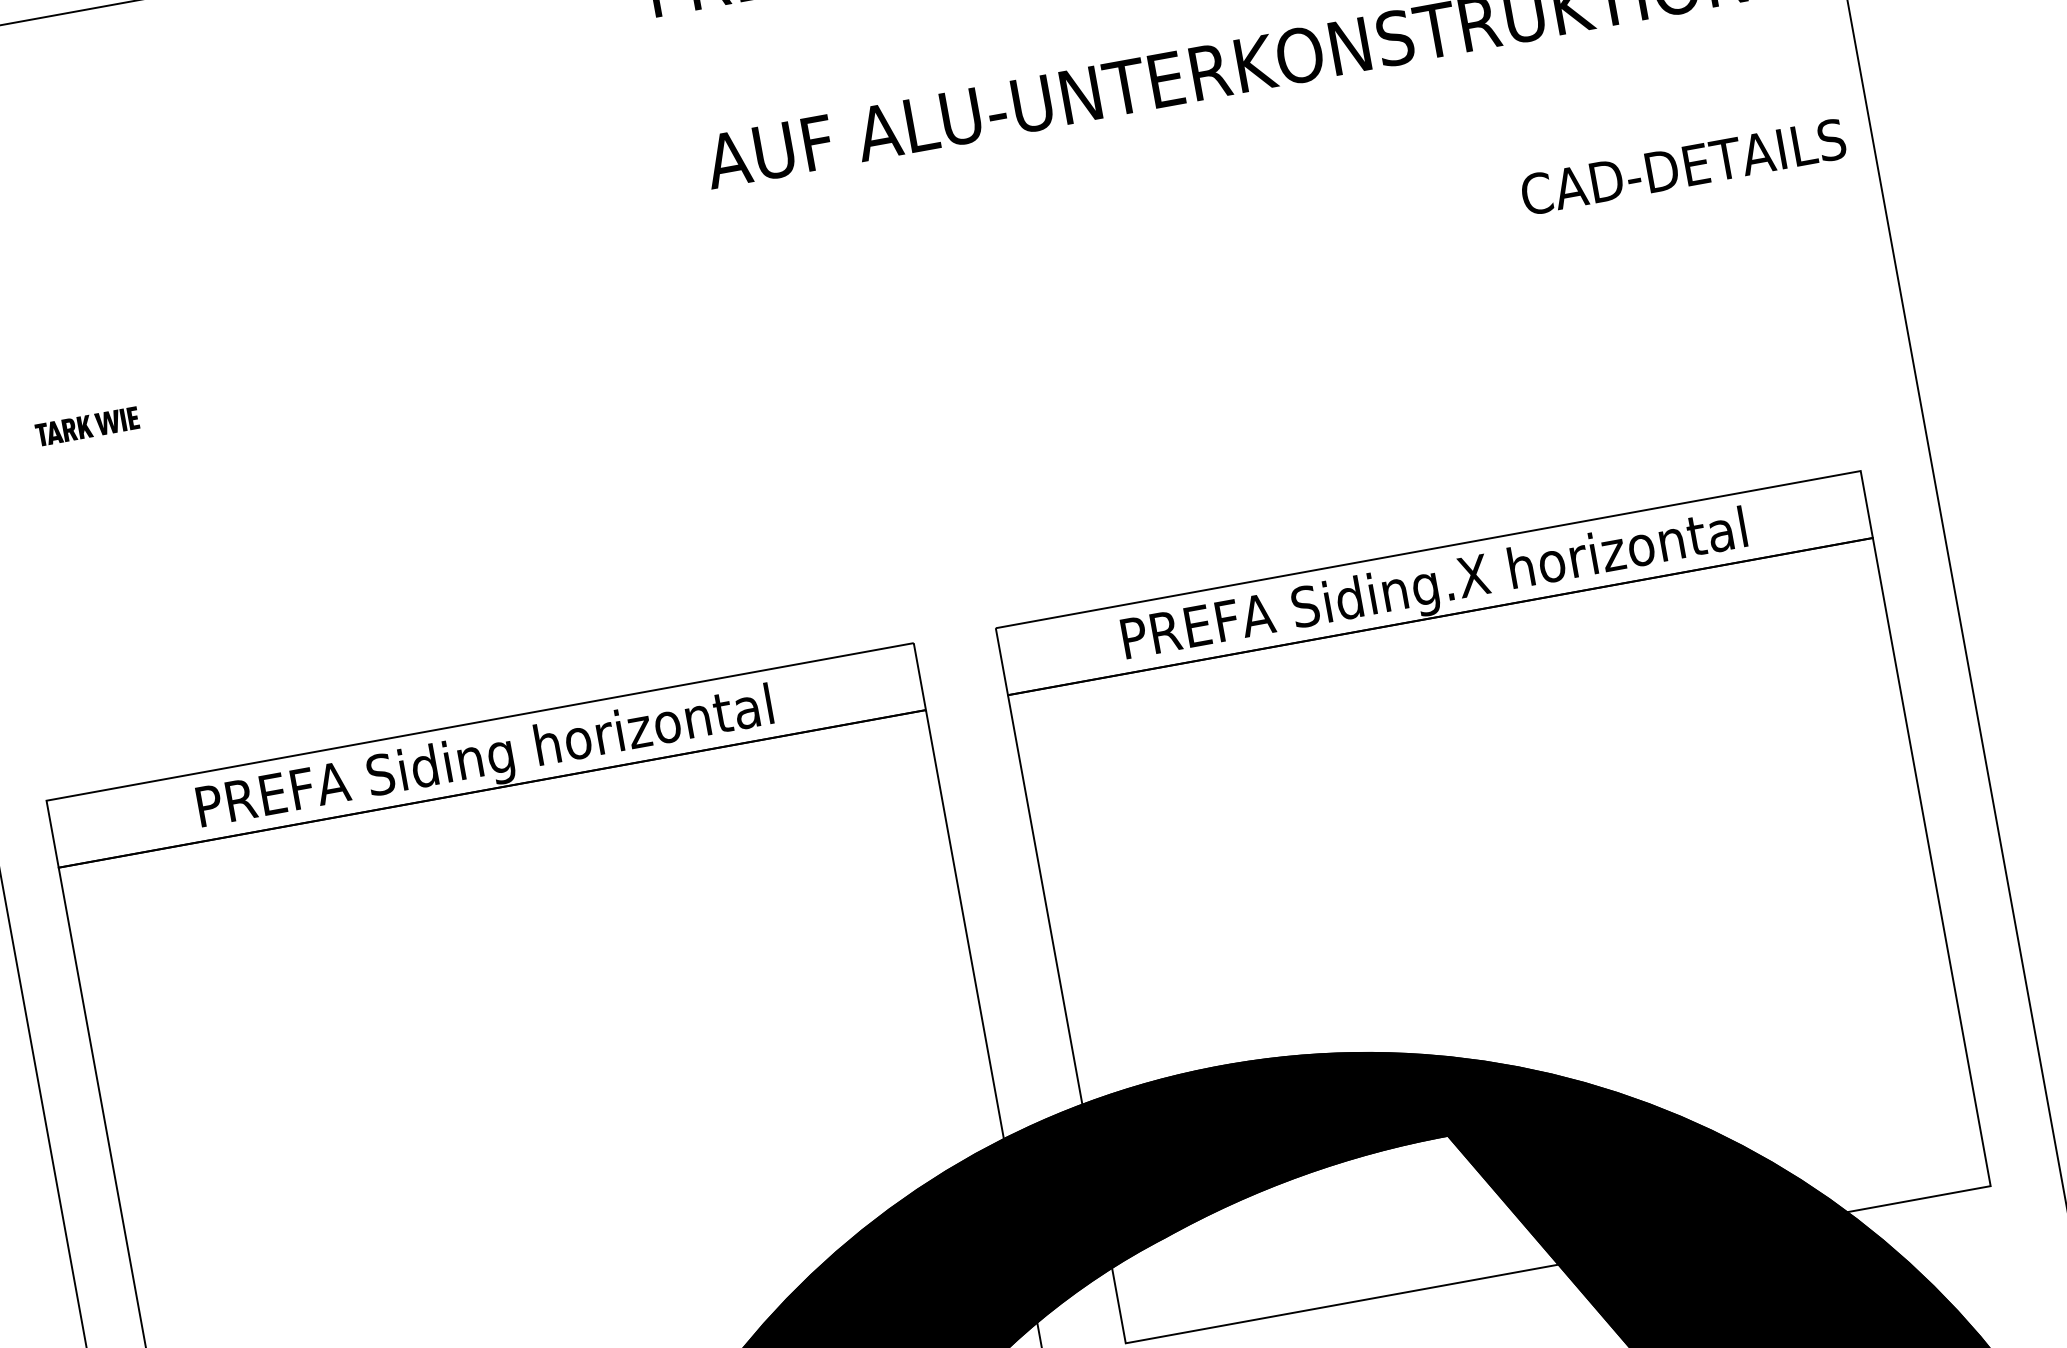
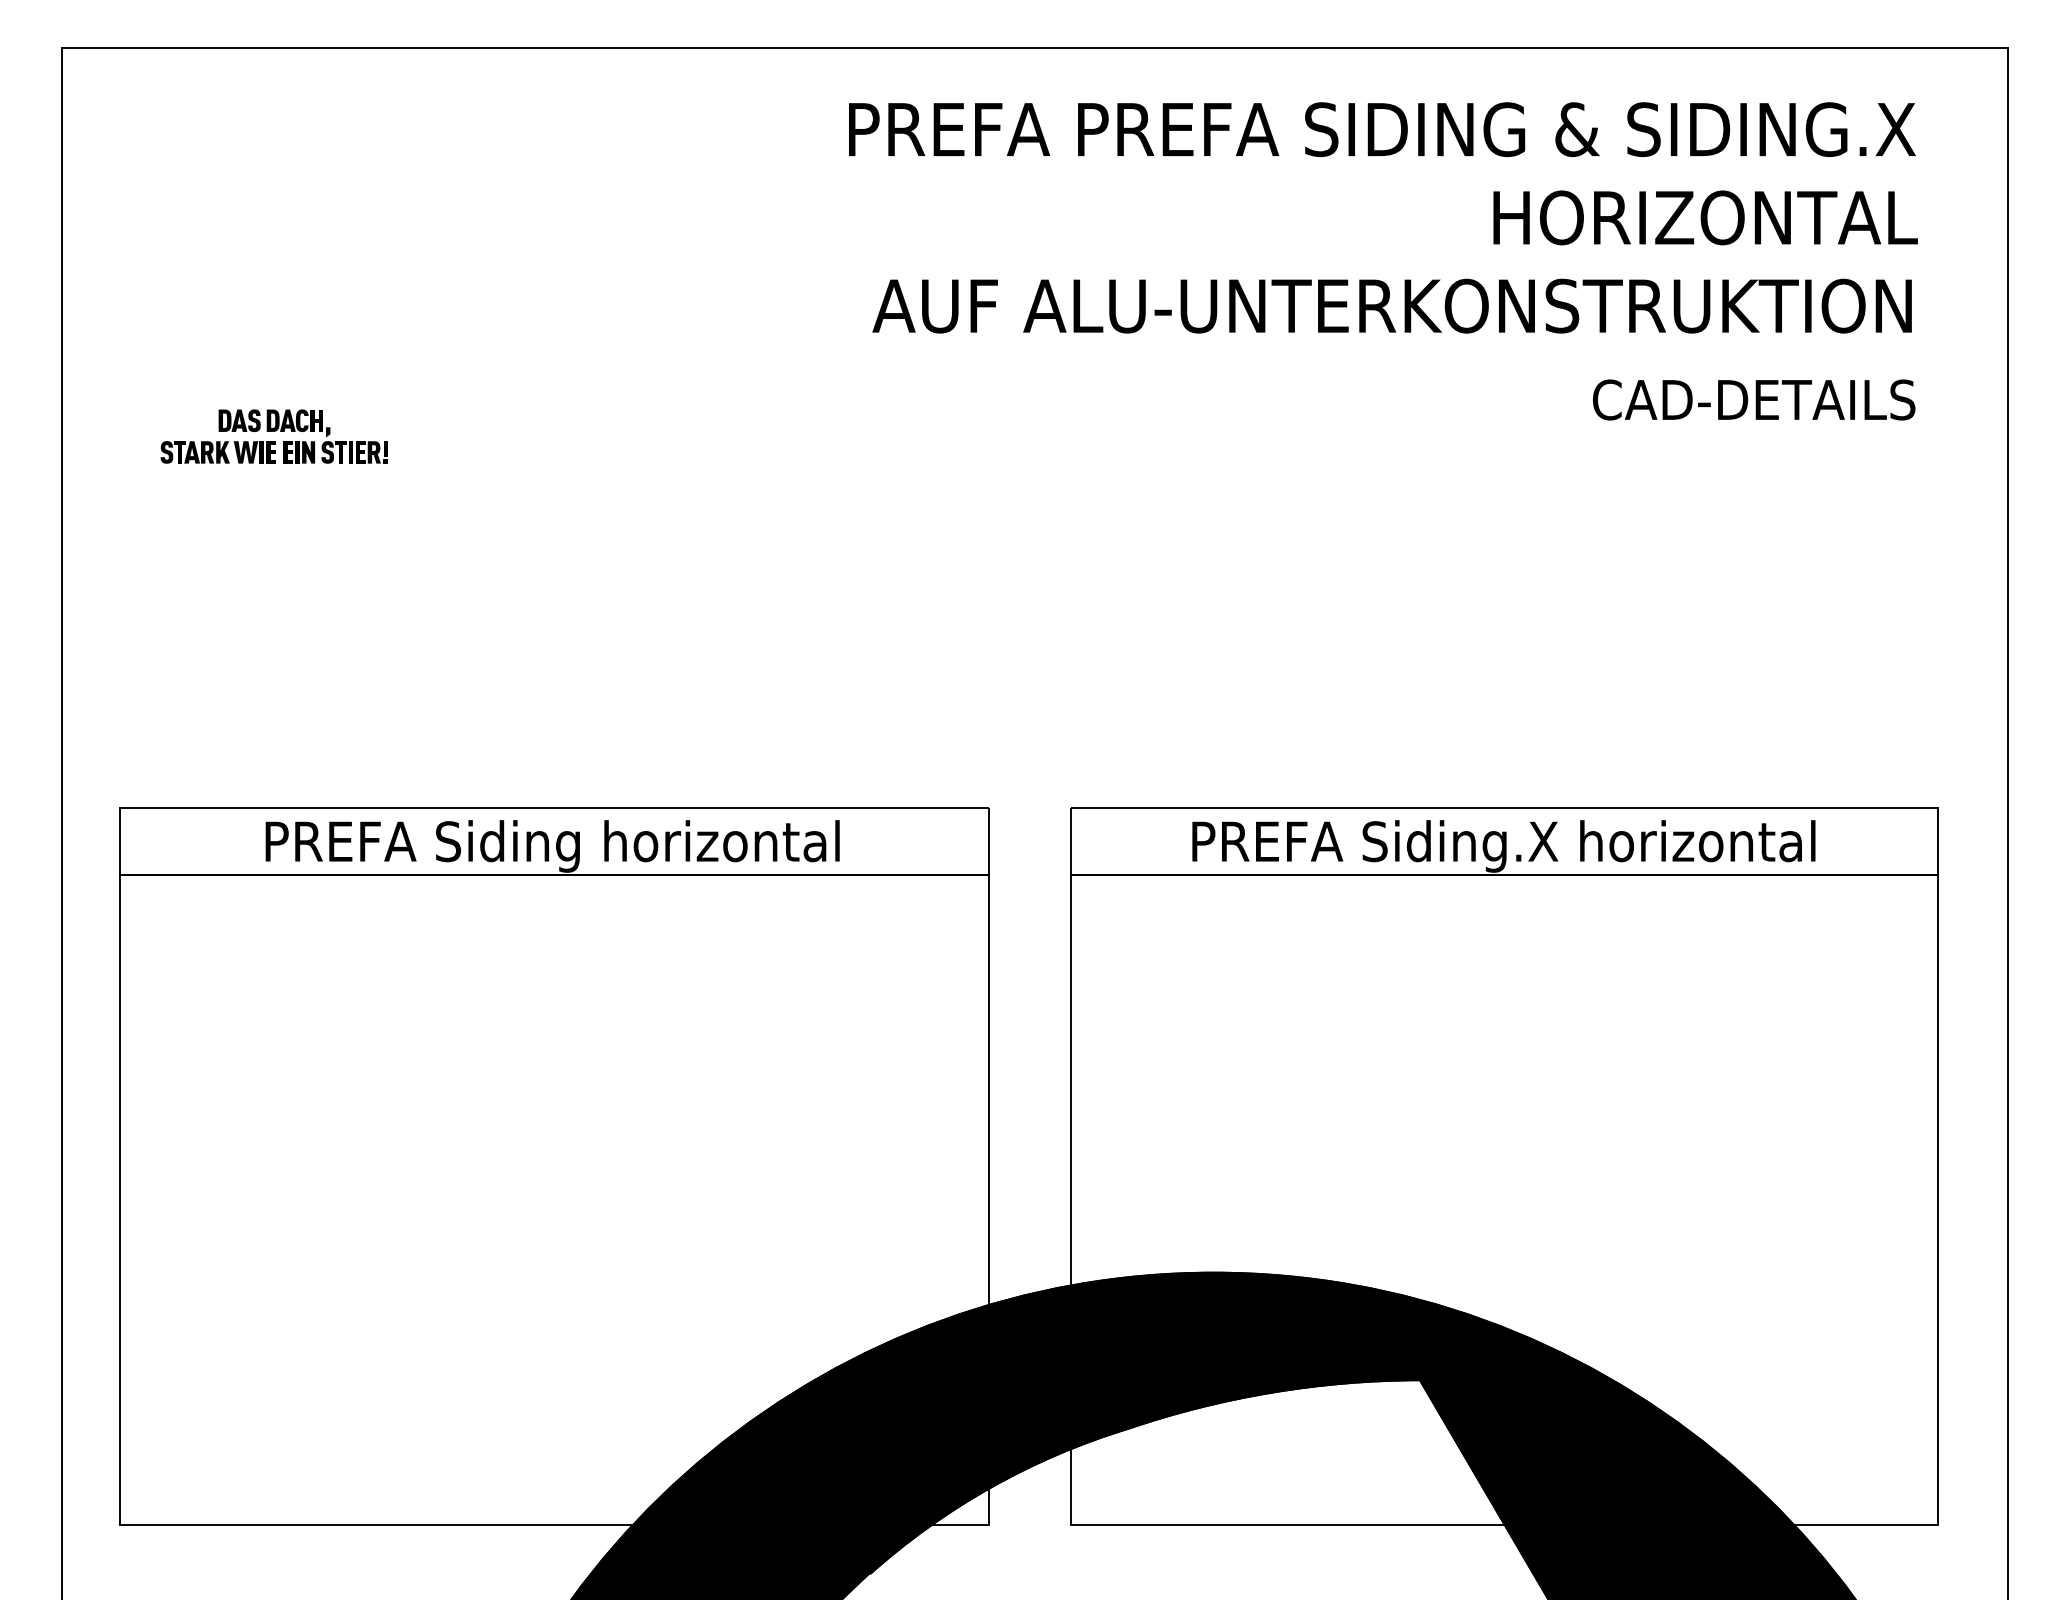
text: (1683, 166) -> (1754, 399), moved
part: (161, 396) -> (302, 436), added
fill: (28, 437) -> (166, 452), added

